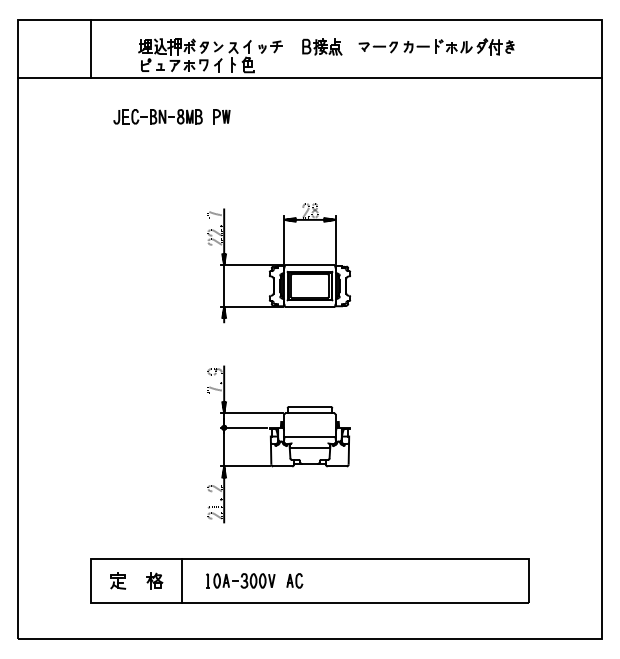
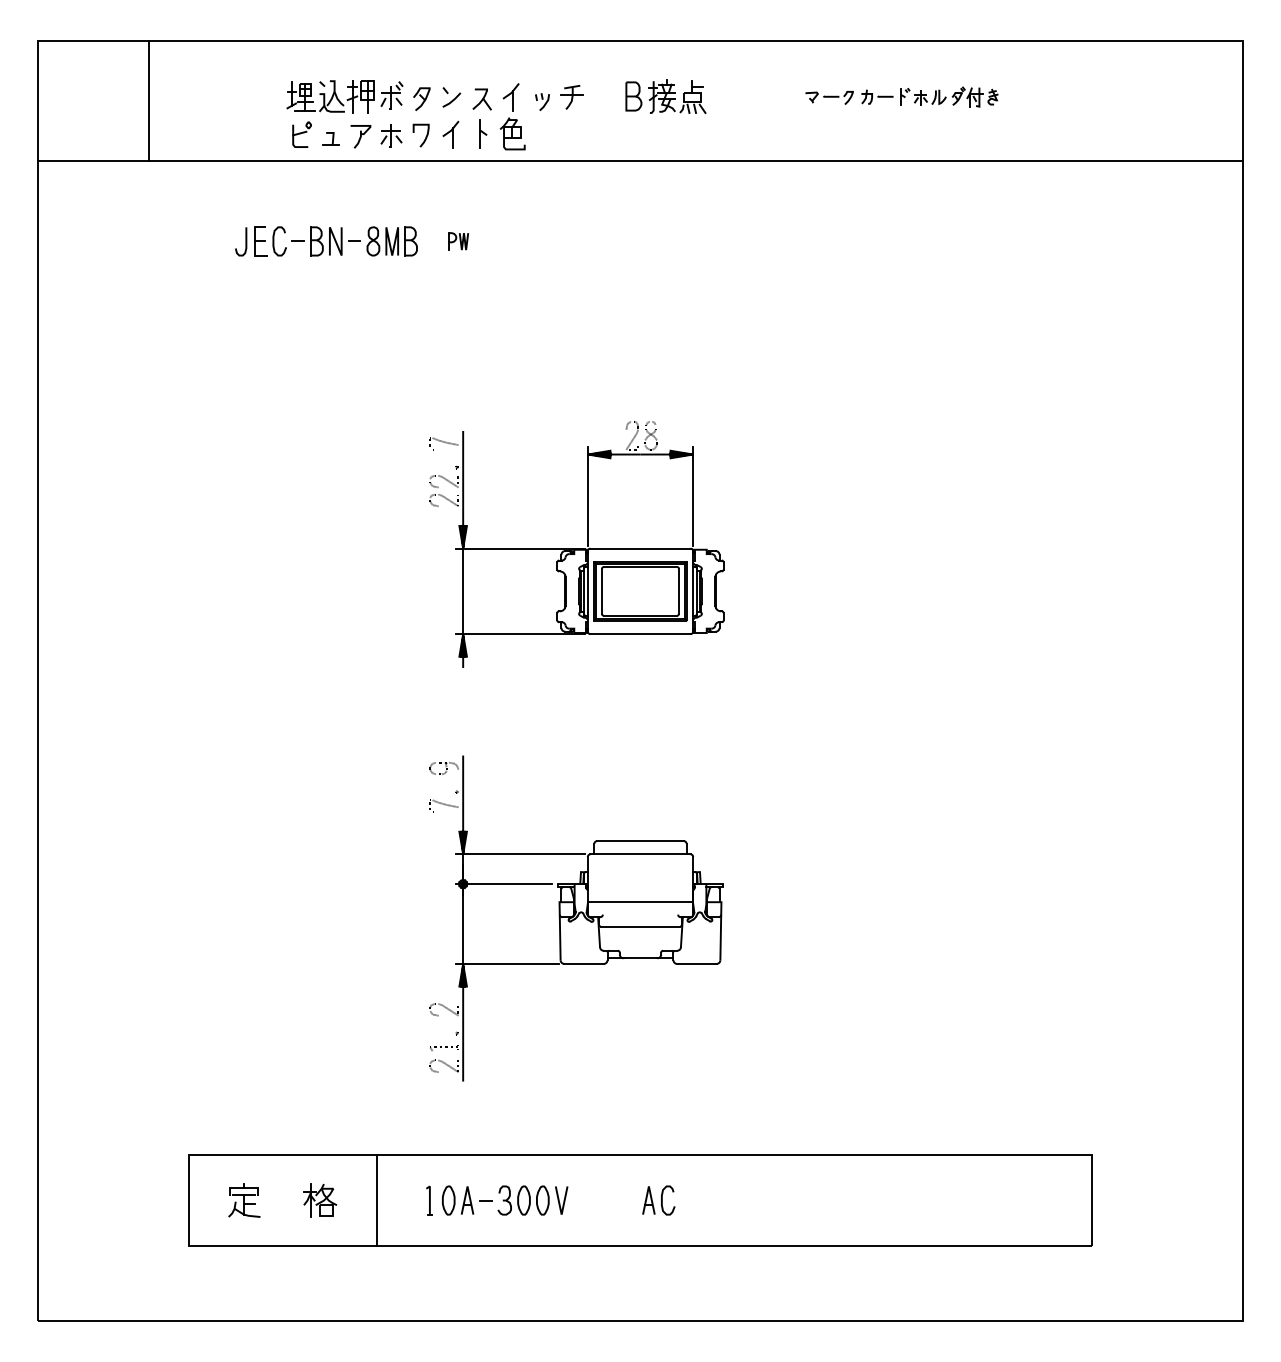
part: (436, 46) -> (901, 96), size x0.6
line: (91, 48) -> (149, 100), moved
part: (221, 116) -> (457, 240), size x0.6
part: (294, 580) -> (658, 1199), moved

